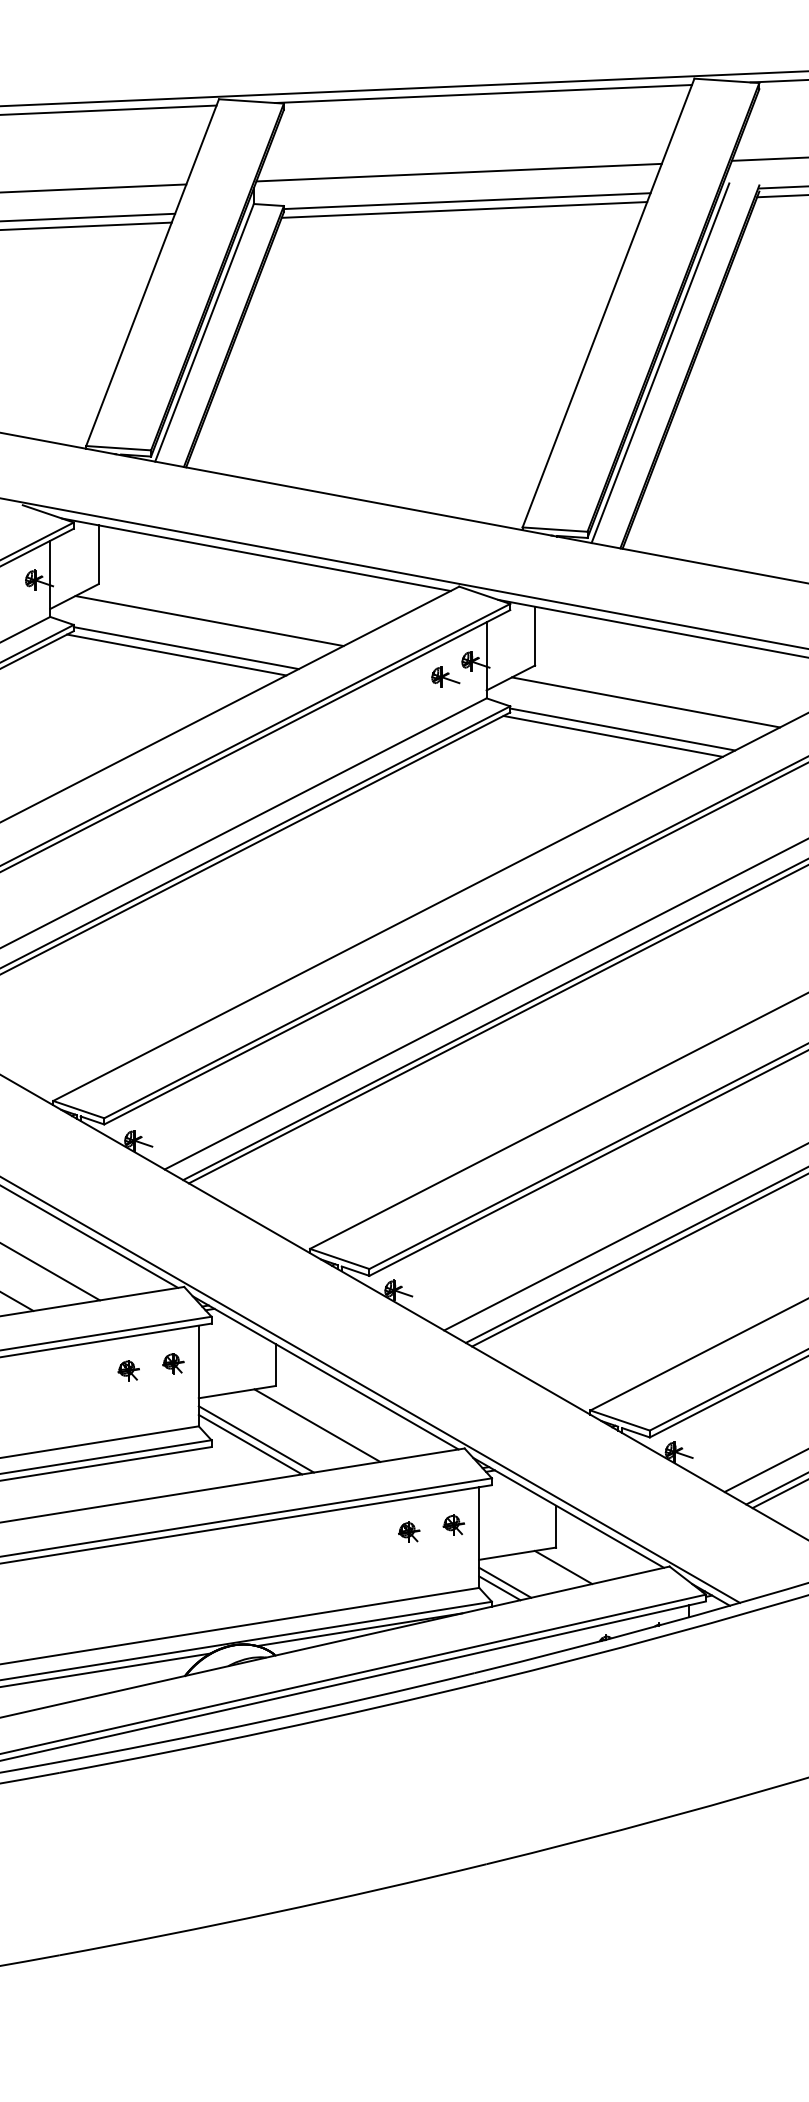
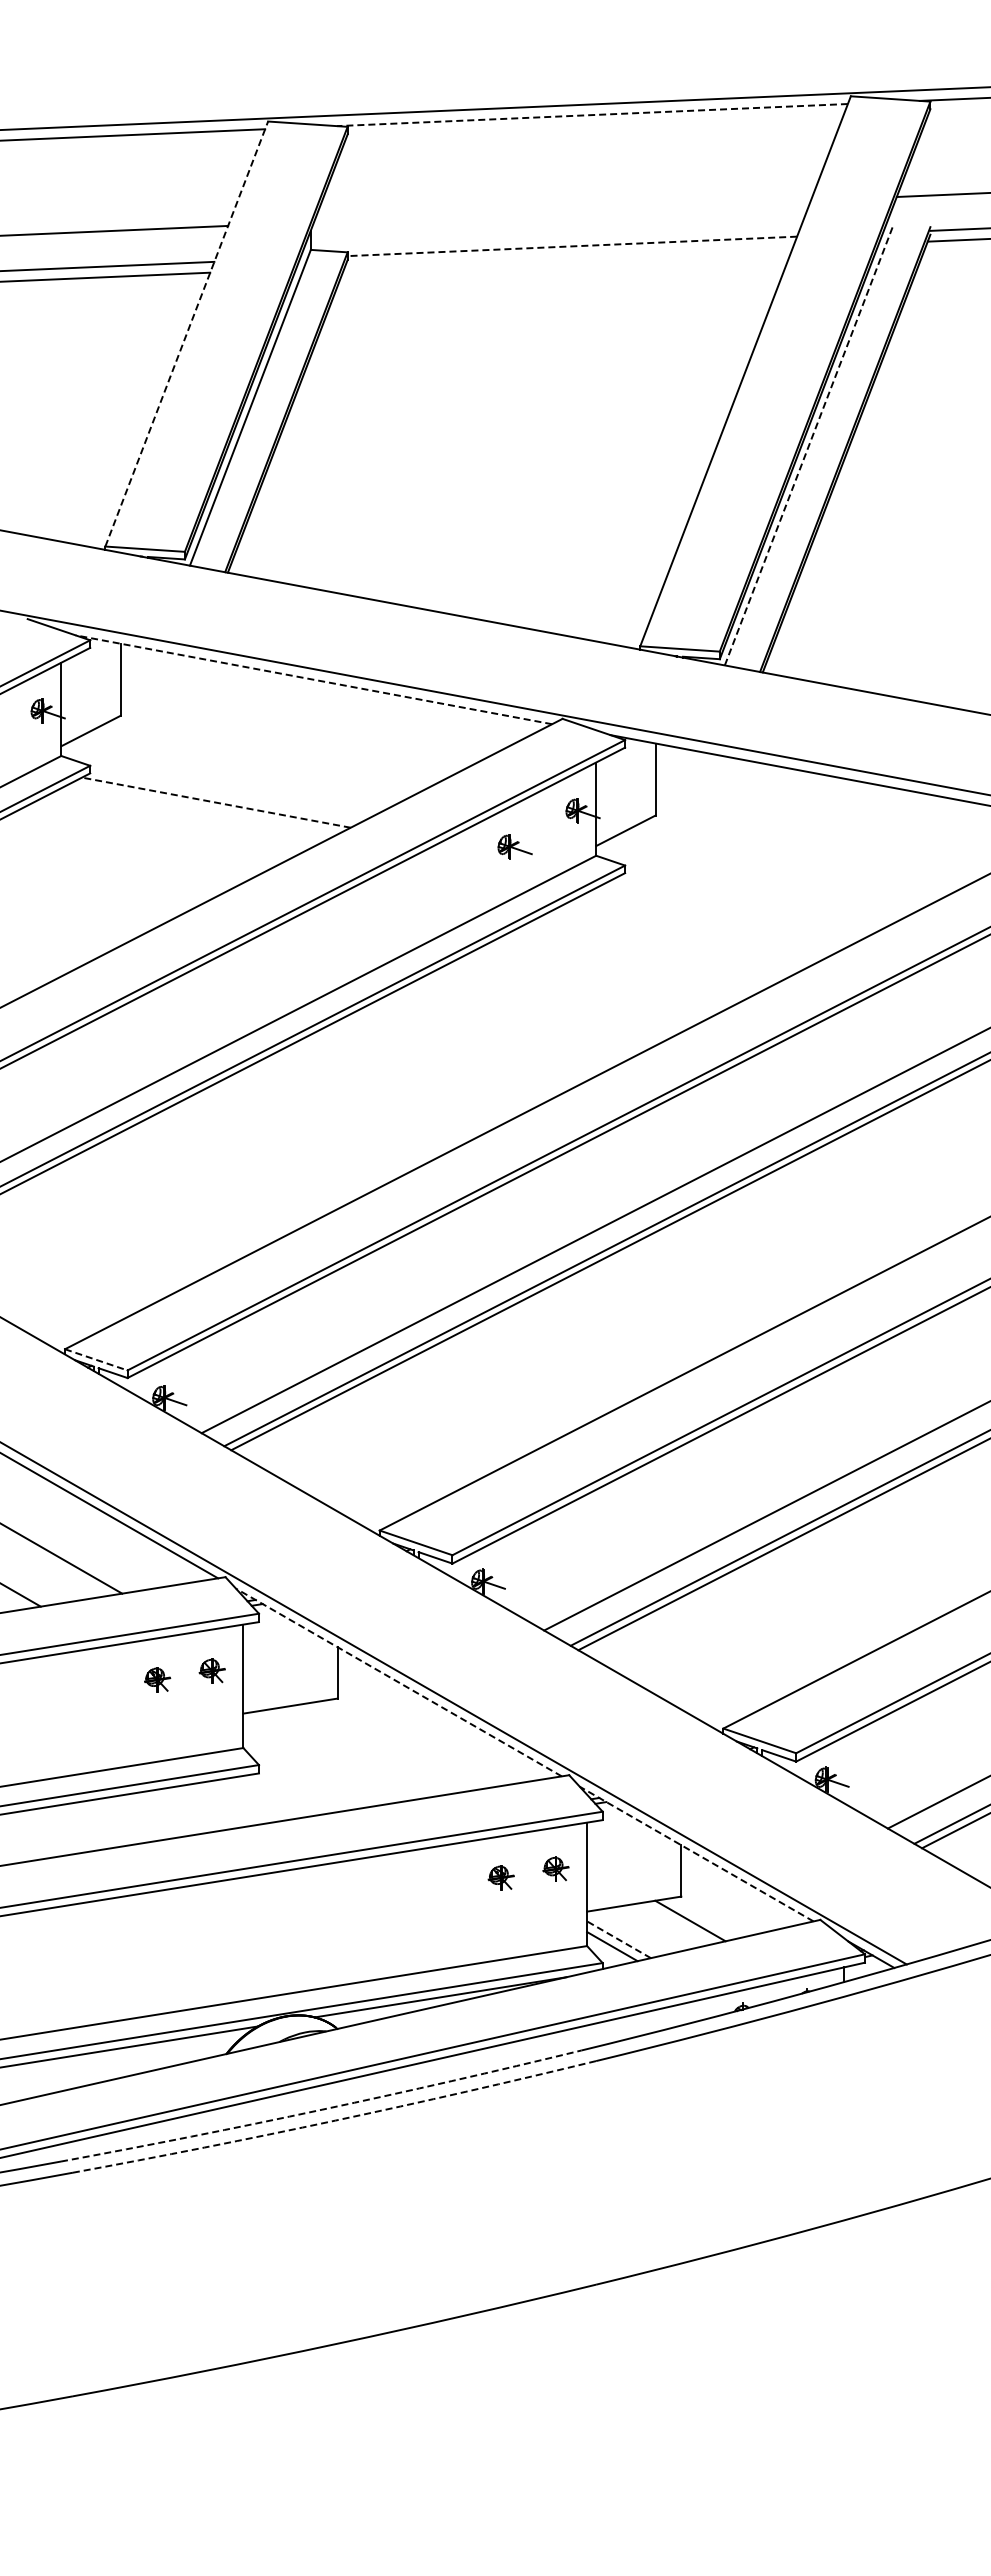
line: (483, 94) -> (592, 115), solid -> dashed
line: (459, 172) -> (562, 211), removed
line: (467, 201) -> (572, 246), solid -> dashed
line: (464, 209) -> (568, 256), removed
line: (152, 273) -> (186, 334), solid -> dashed
line: (660, 363) -> (809, 445), solid -> dashed
line: (256, 554) -> (313, 679), solid -> dashed
line: (209, 620) -> (256, 760), removed
line: (185, 647) -> (227, 793), removed
line: (176, 654) -> (216, 802), solid -> dashed
part: (445, 676) -> (514, 846), moved
line: (646, 702) -> (791, 860), removed
line: (622, 729) -> (762, 893), removed
line: (612, 736) -> (750, 902), removed
line: (78, 1110) -> (96, 1360), solid -> dashed
line: (325, 1372) -> (398, 1682), solid -> dashed
line: (317, 1425) -> (388, 1746), removed
line: (256, 1438) -> (313, 1763), removed
line: (250, 1444) -> (306, 1770), removed
line: (568, 1513) -> (696, 1854), solid -> dashed
line: (505, 1582) -> (619, 1939), solid -> dashed
arc: (263, 1721) -> (322, 2109), solid -> dashed
arc: (273, 1730) -> (335, 2120), solid -> dashed

